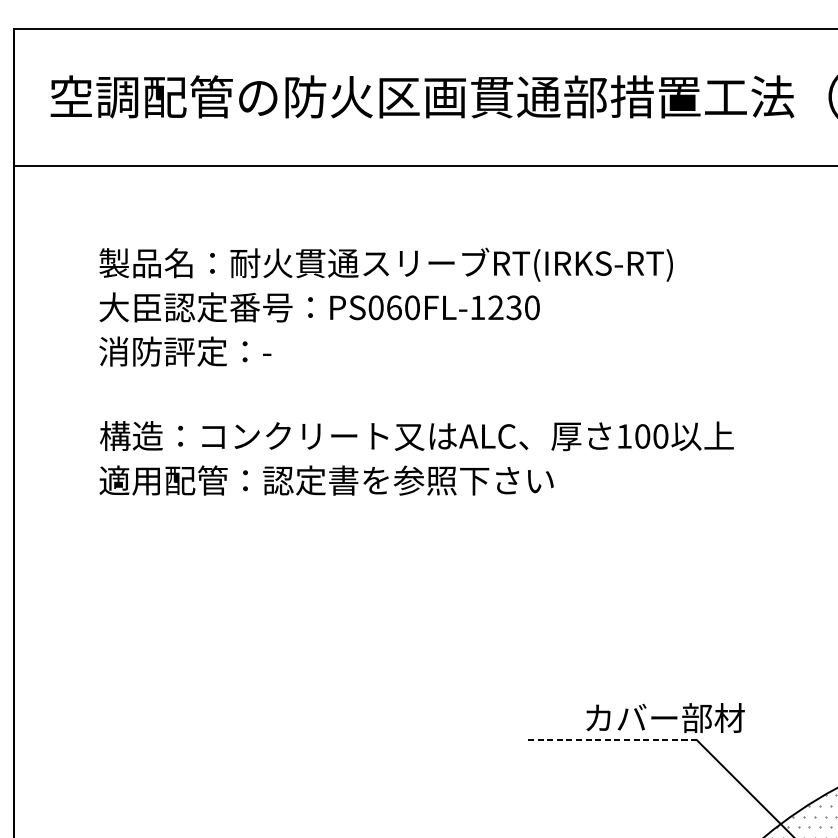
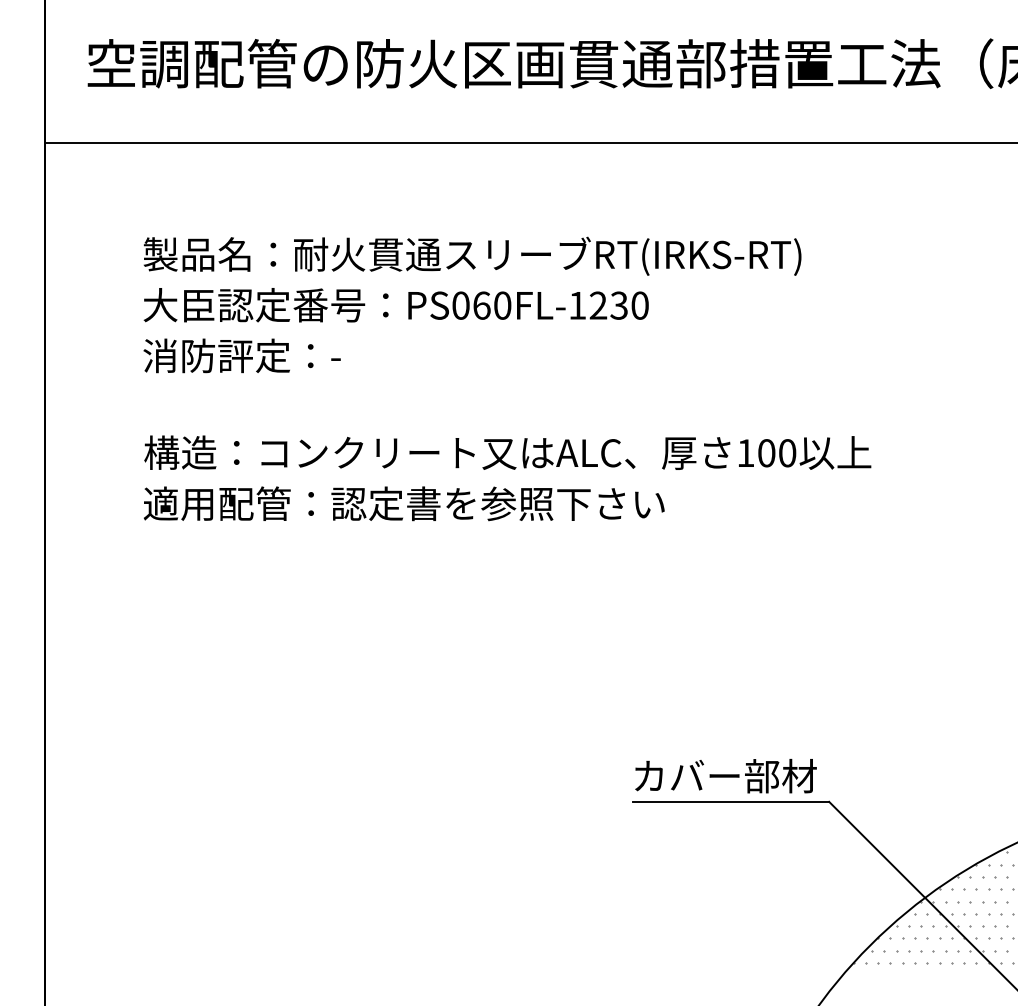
text: (665, 718) -> (725, 776), moved
line: (611, 740) -> (730, 801), dashed -> solid

